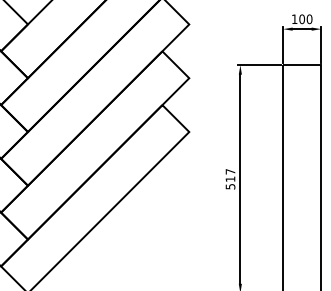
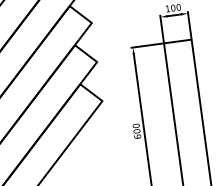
text: (230, 178) -> (136, 130), 517 -> 600

